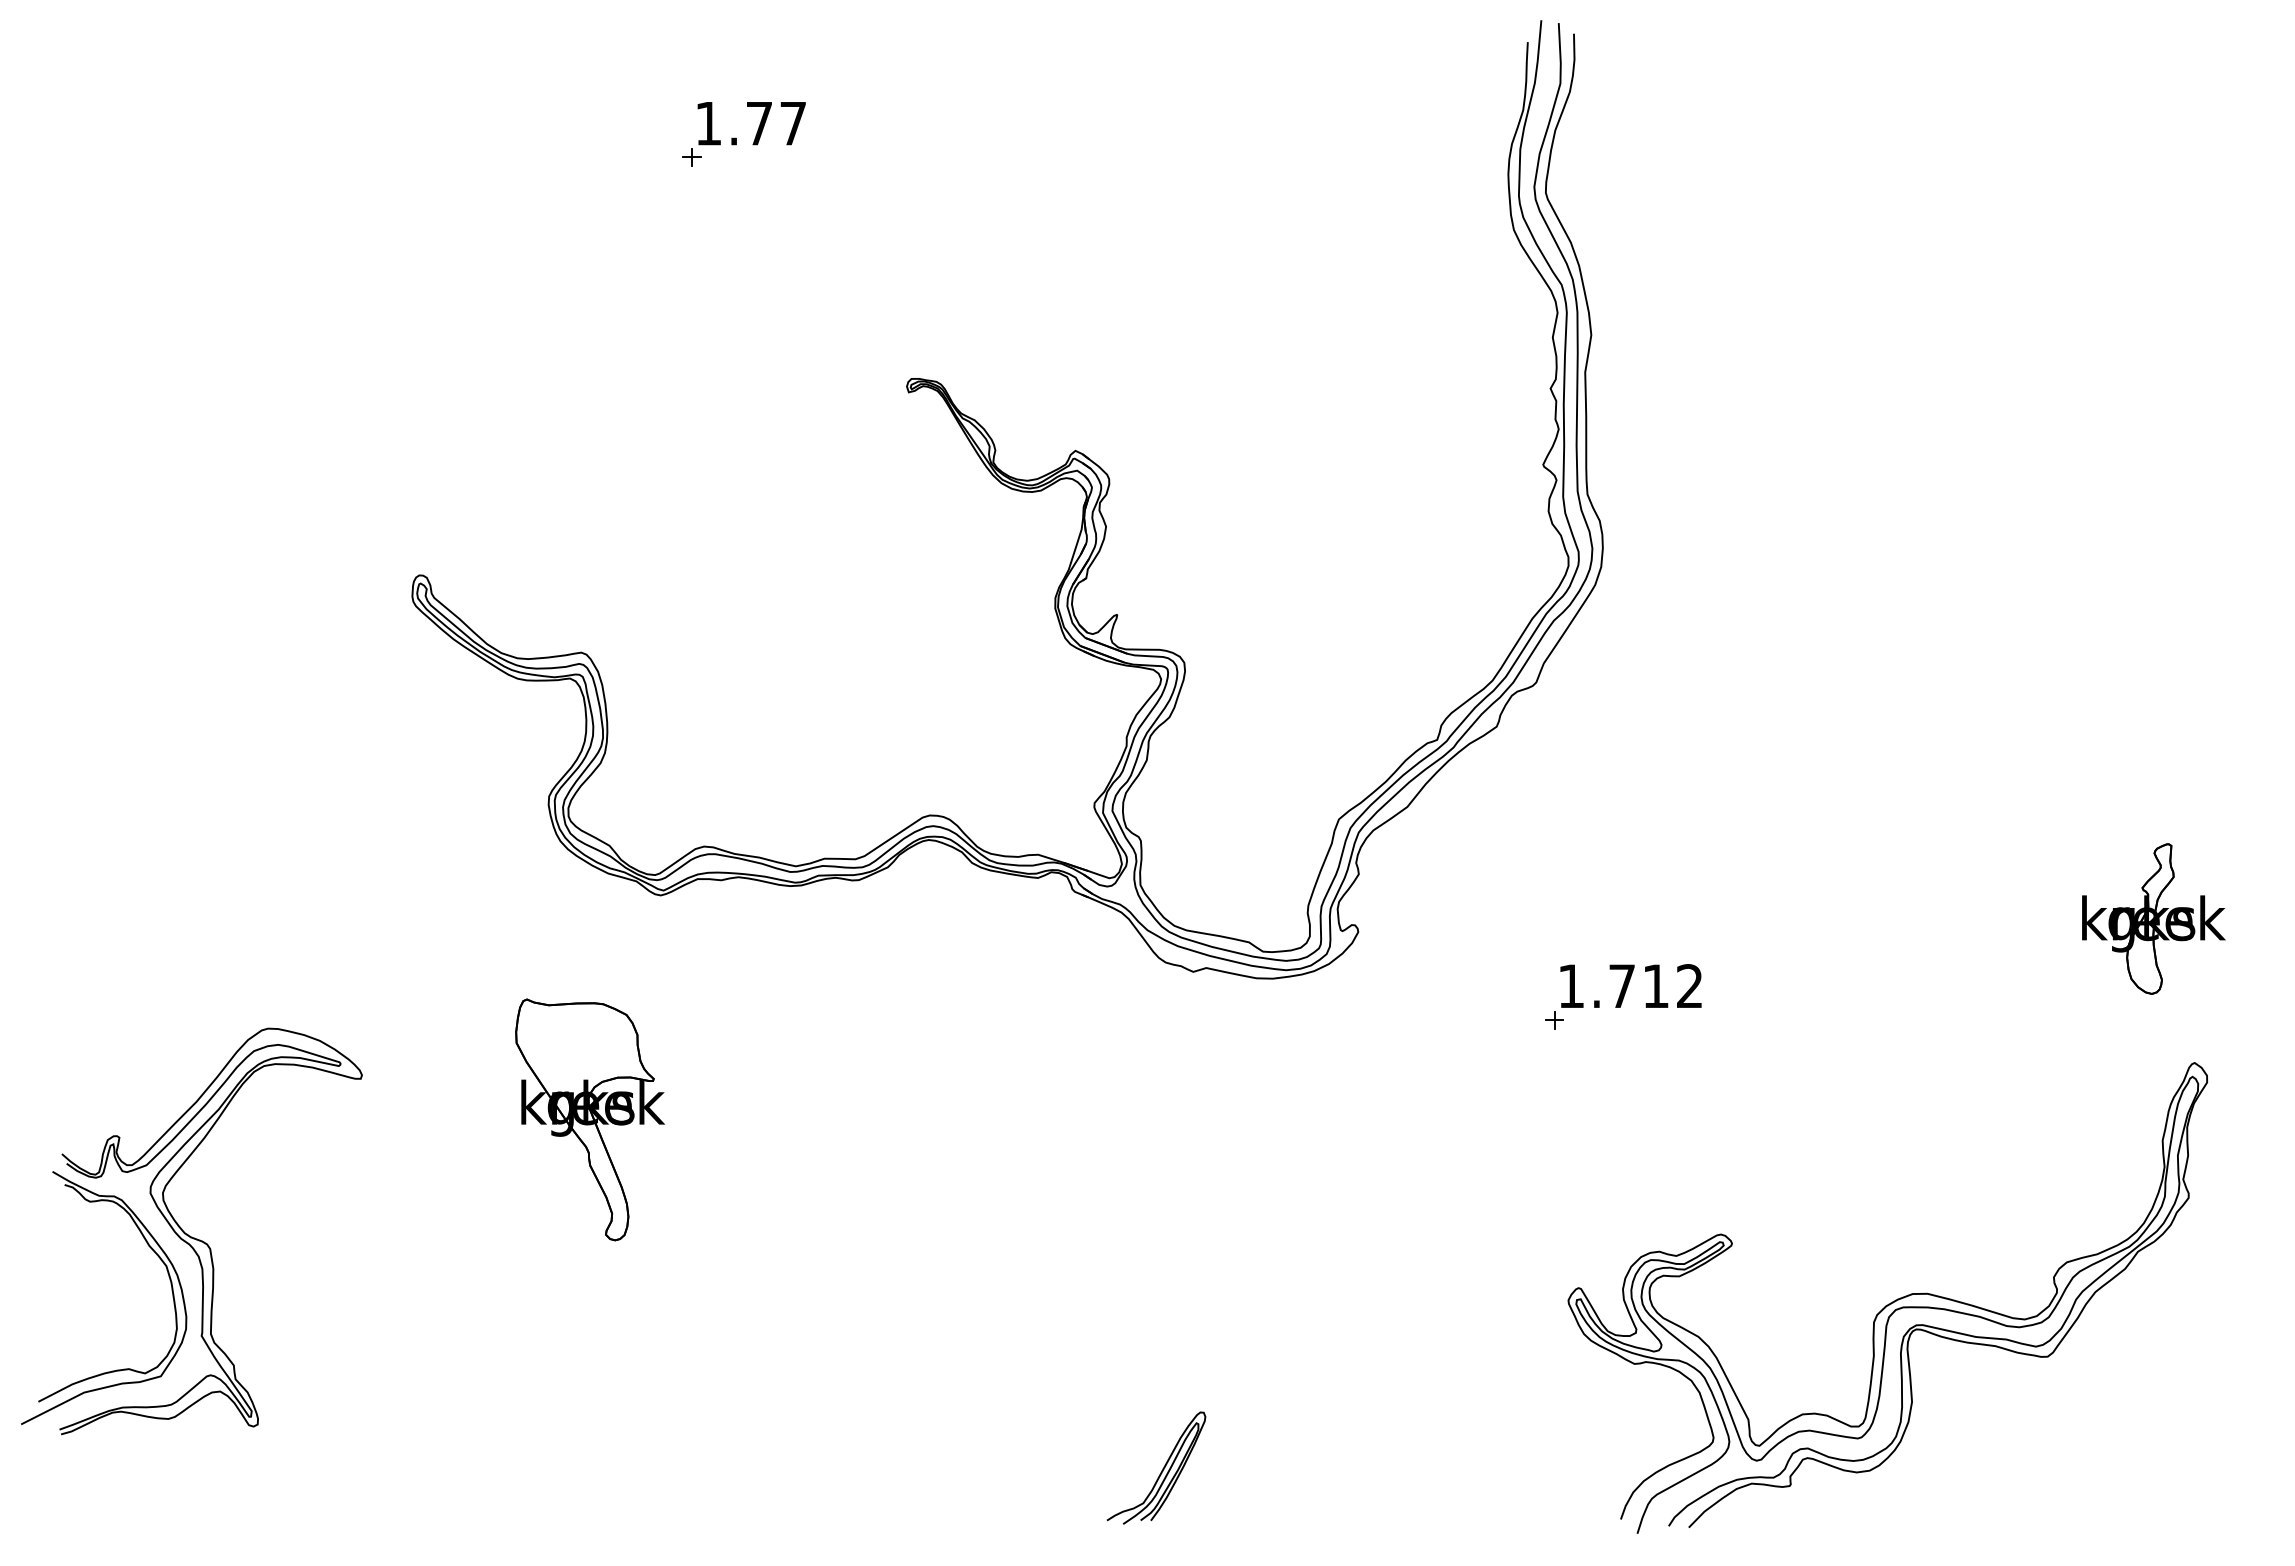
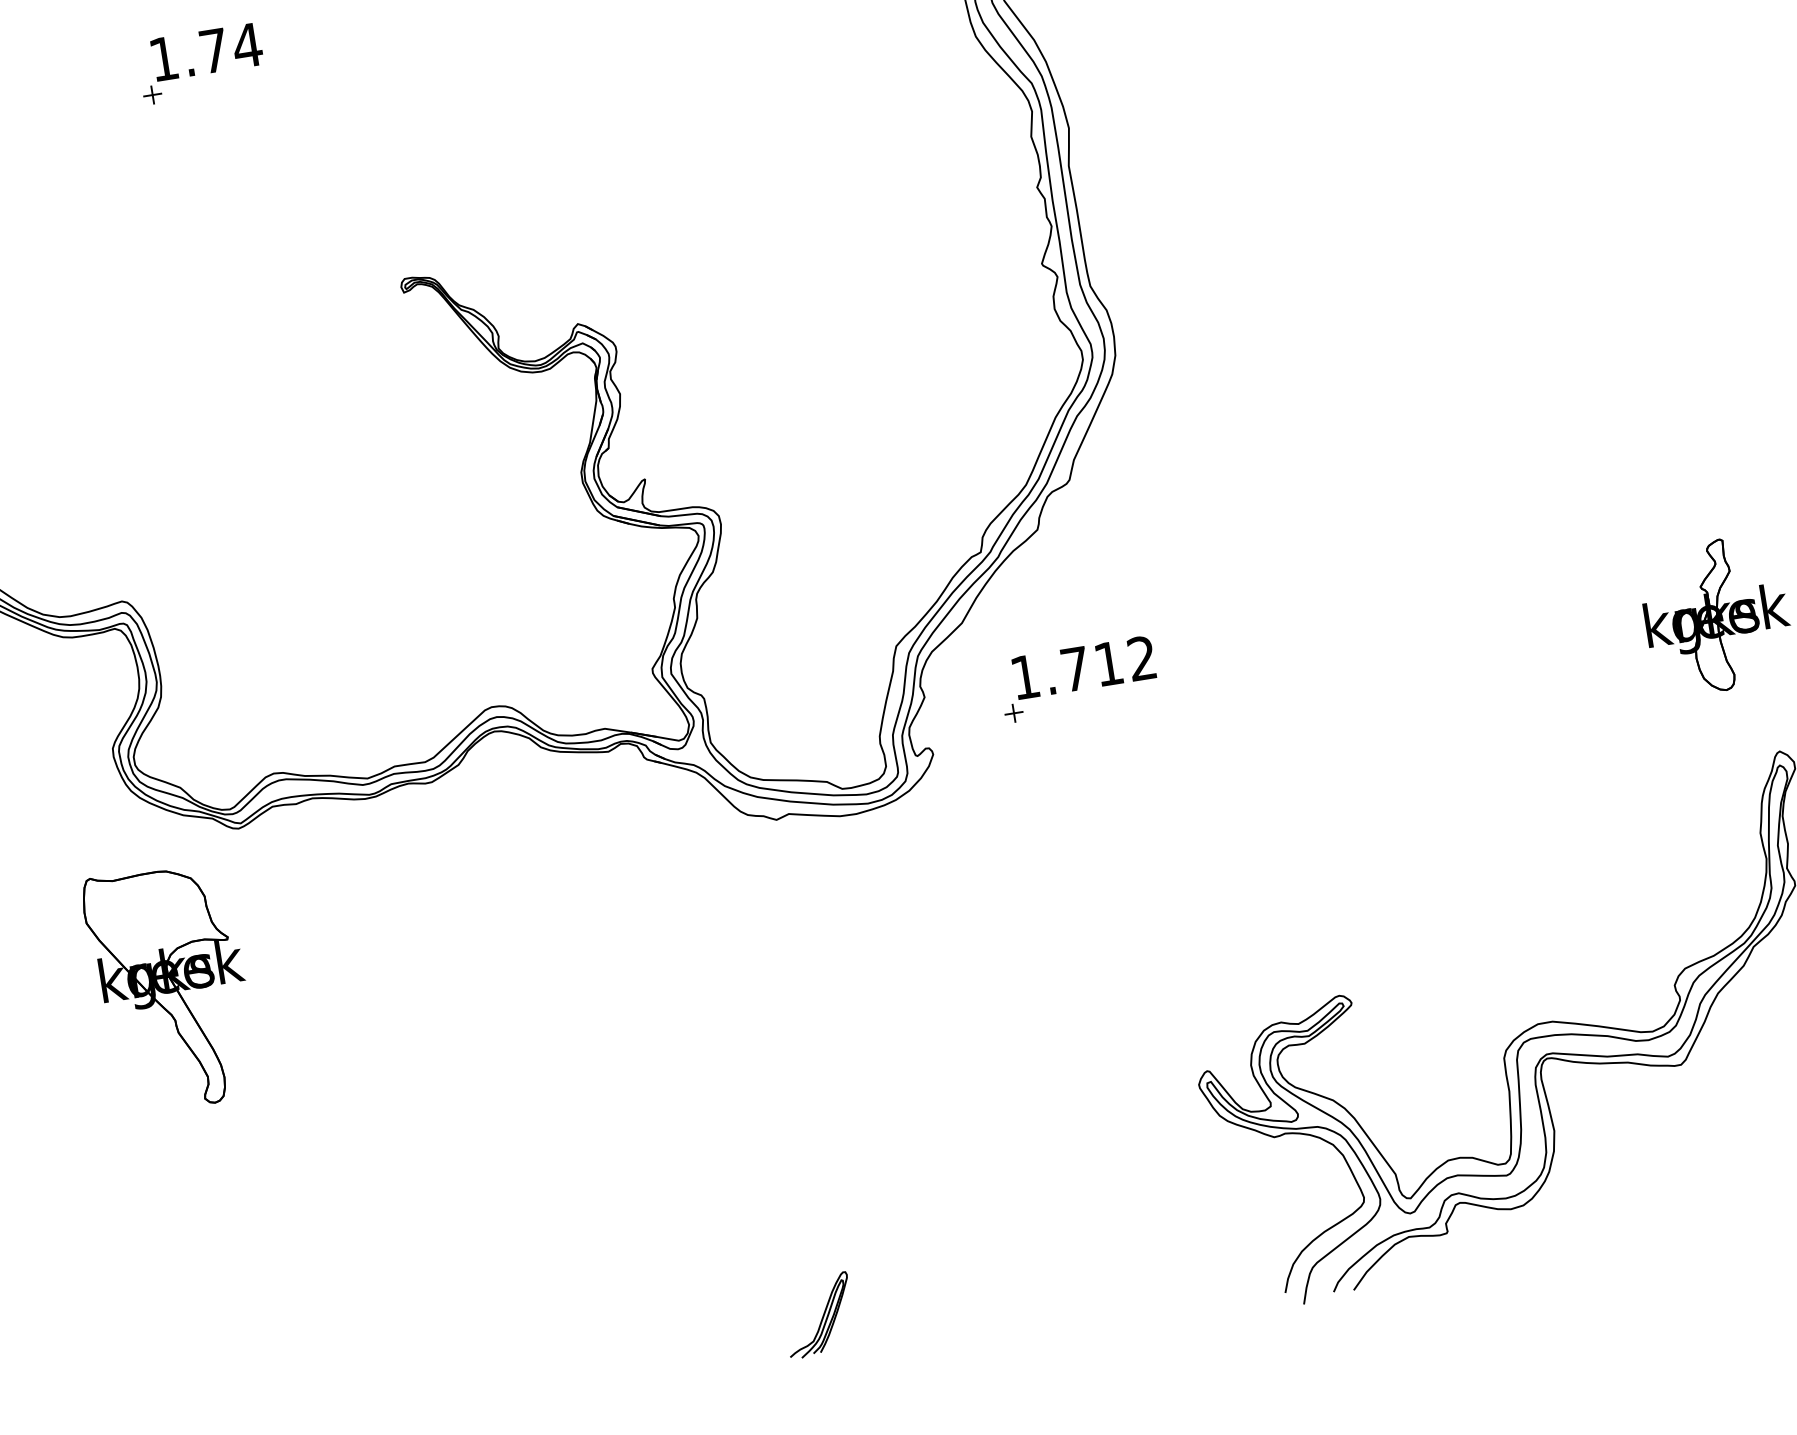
text: (793, 123) -> (247, 45), 1.77 -> 1.74
part: (1623, 996) -> (1078, 679), moved
part: (589, 1119) -> (170, 987), moved
part: (1156, 1467) -> (818, 1315), size x0.7

